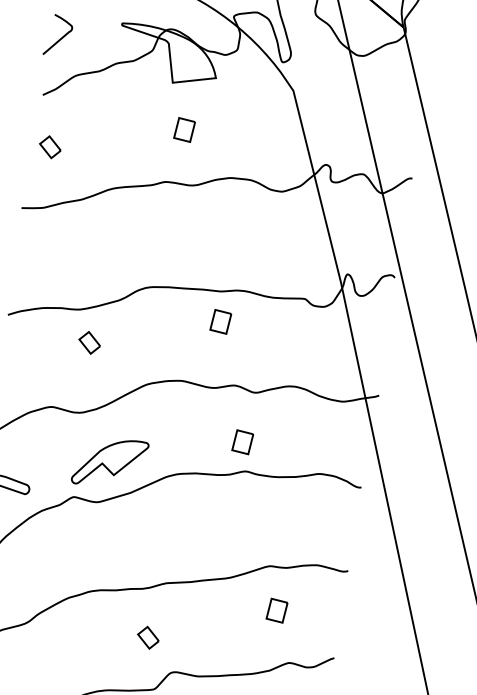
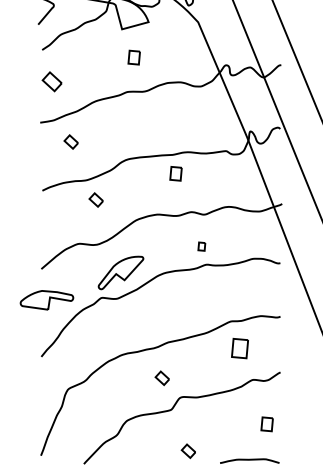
part: (49, 146) -> (51, 81), size x1.4
part: (64, 244) -> (70, 141), added
part: (242, 441) -> (201, 246), size x0.6
part: (276, 610) -> (239, 348), size x1.4

